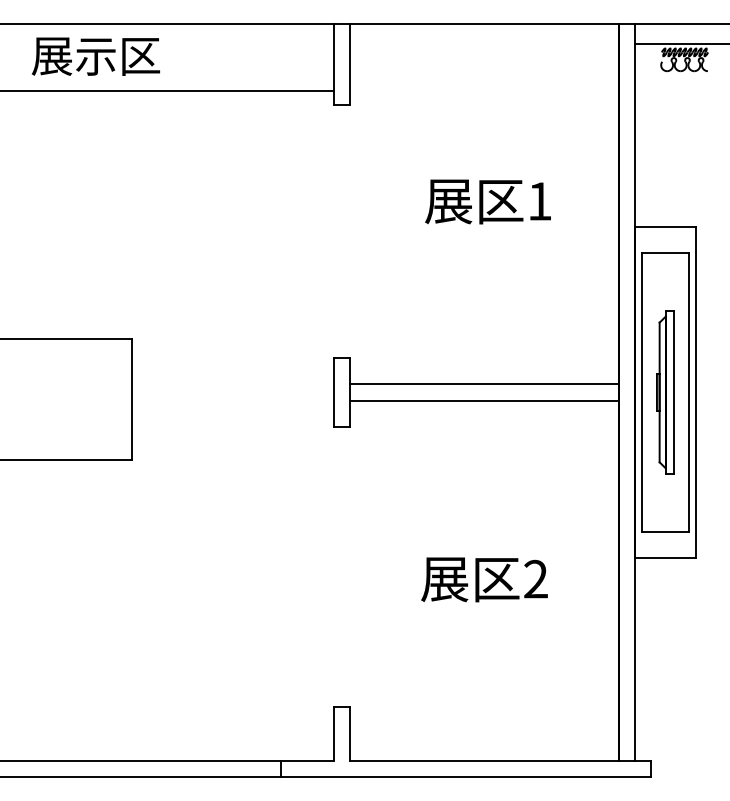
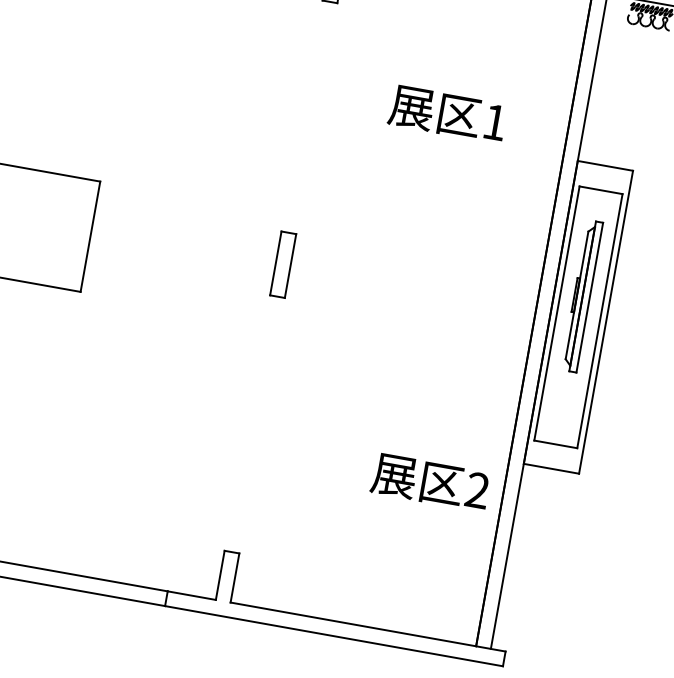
line: (484, 384) -> (414, 280), removed
part: (665, 392) -> (582, 296), moved
line: (484, 400) -> (412, 295), removed
text: (484, 579) -> (430, 482), moved

